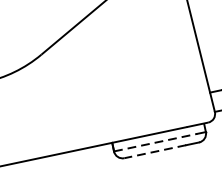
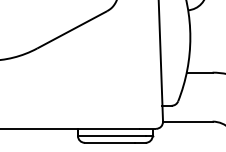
line: (155, 142) -> (111, 135), dashed -> solid
line: (154, 151) -> (109, 142), dashed -> solid

